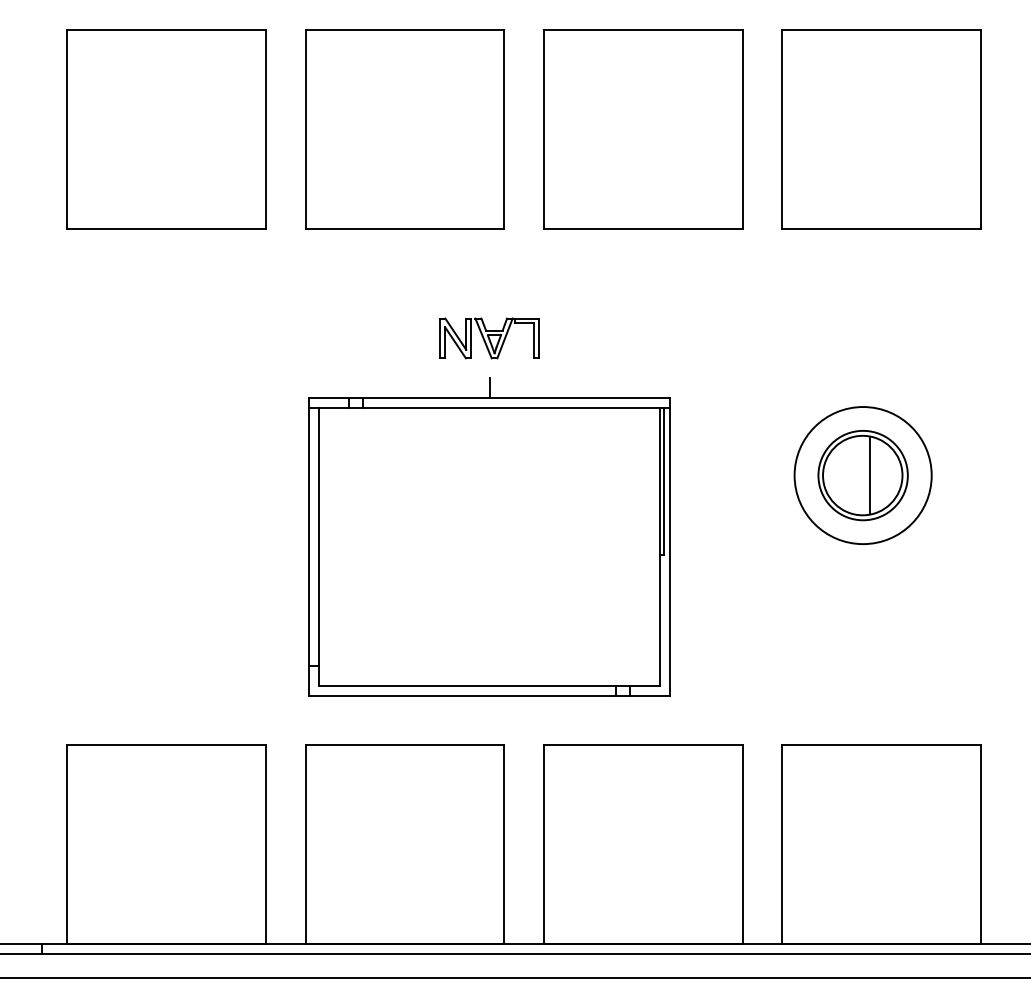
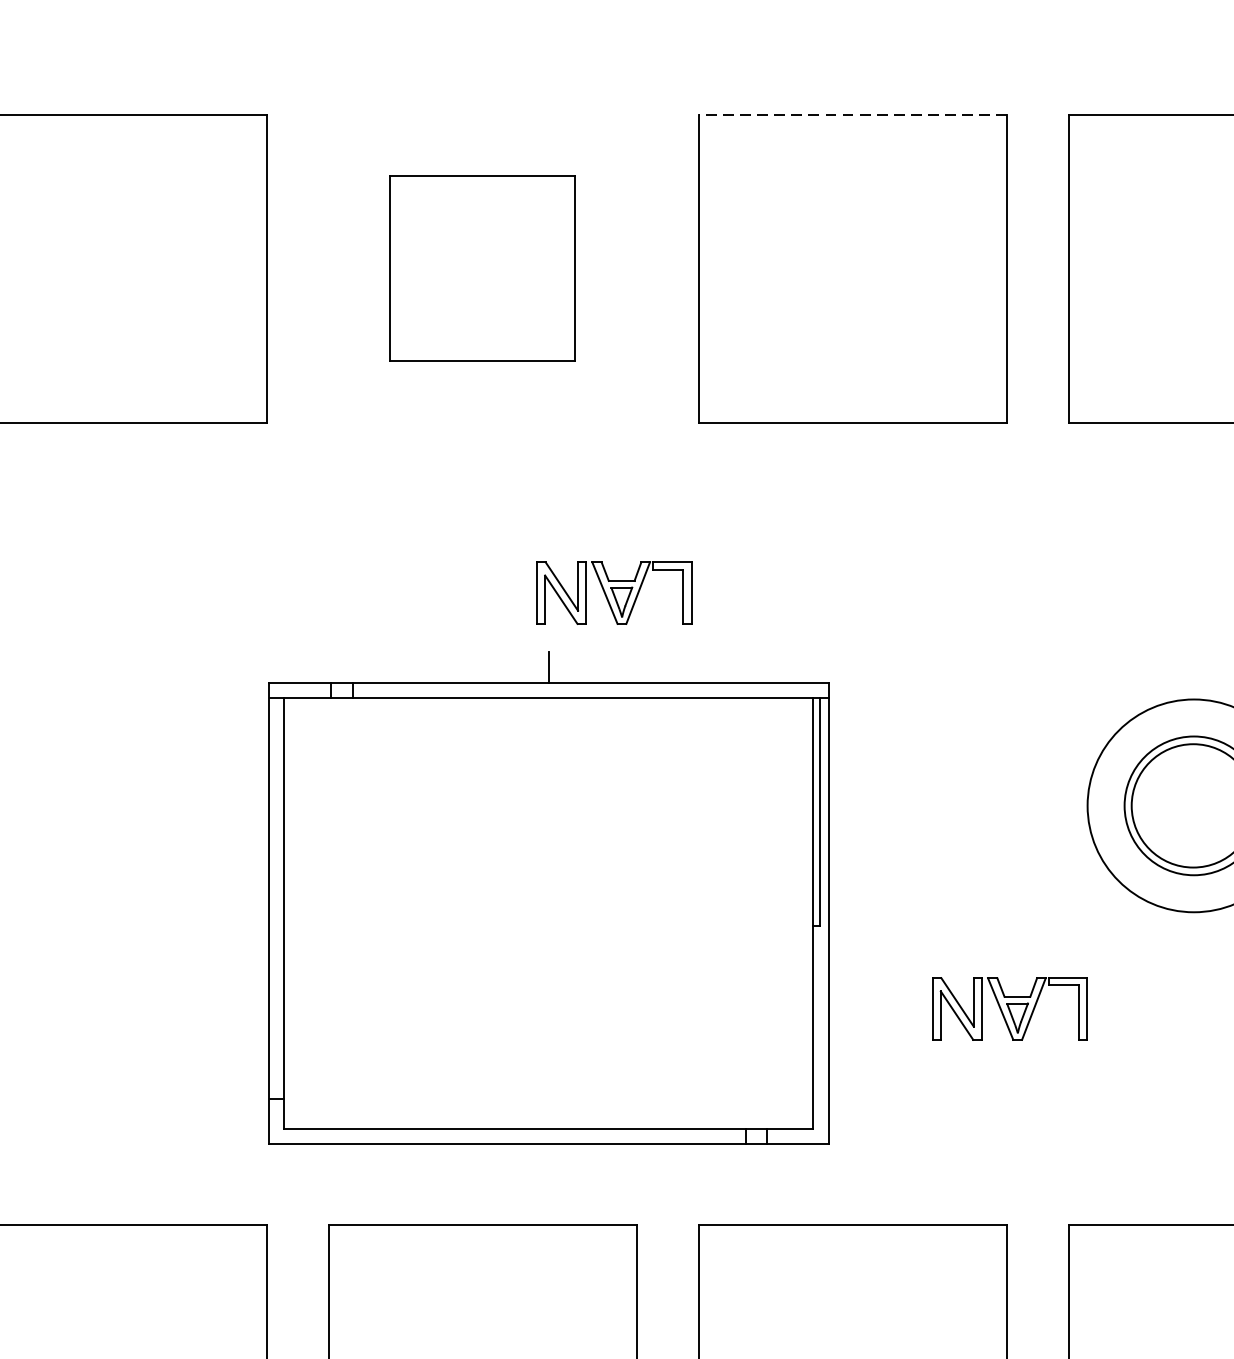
line: (642, 30) -> (851, 115), solid -> dashed
part: (404, 129) -> (482, 268), size x0.6
line: (870, 475) -> (1205, 805), removed
part: (489, 536) -> (548, 897), moved
part: (744, 606) -> (1009, 1009), added

